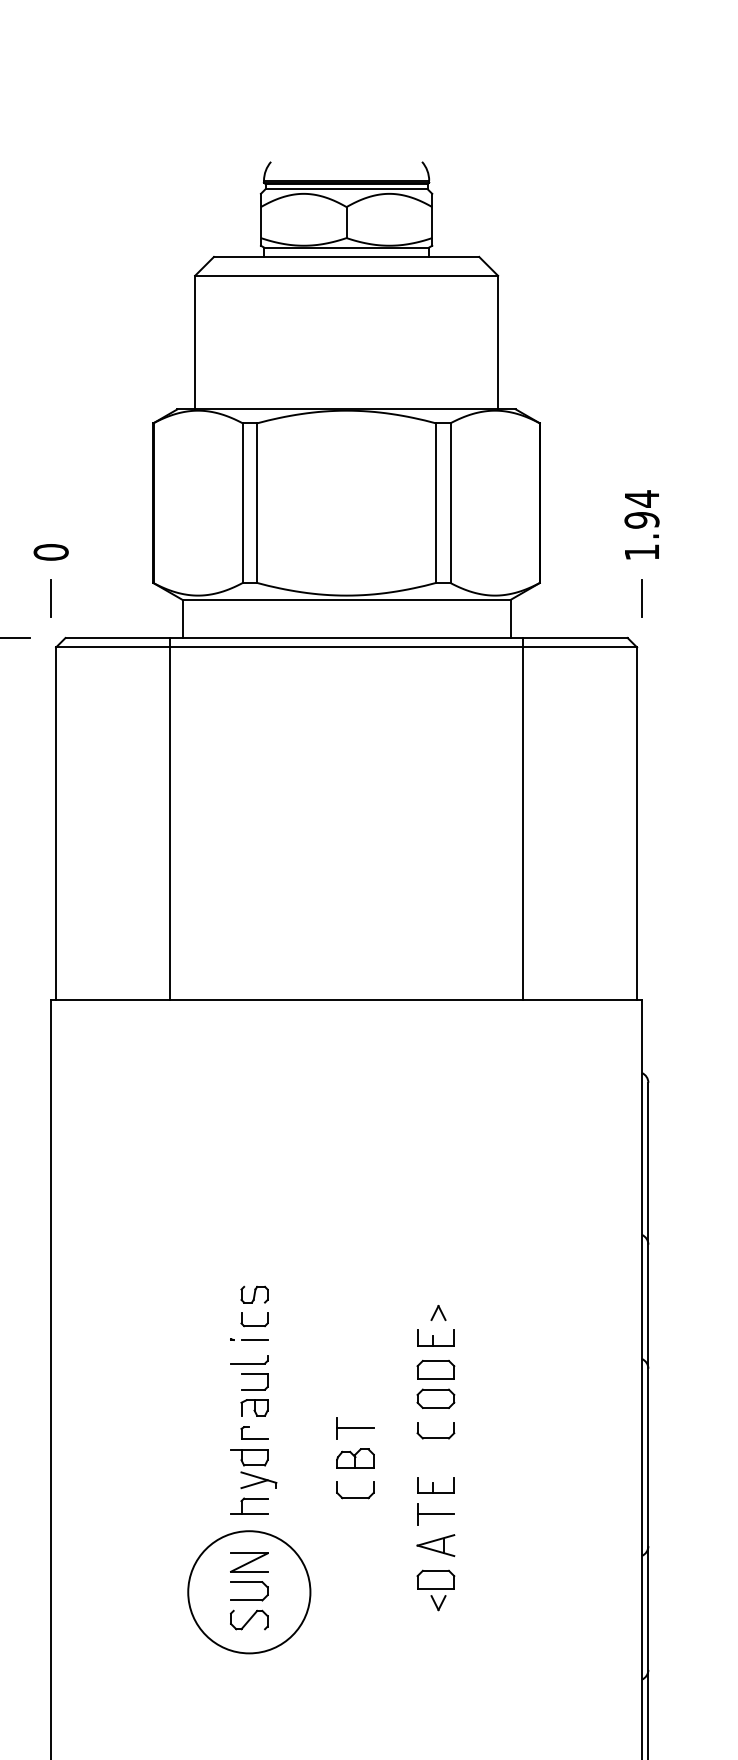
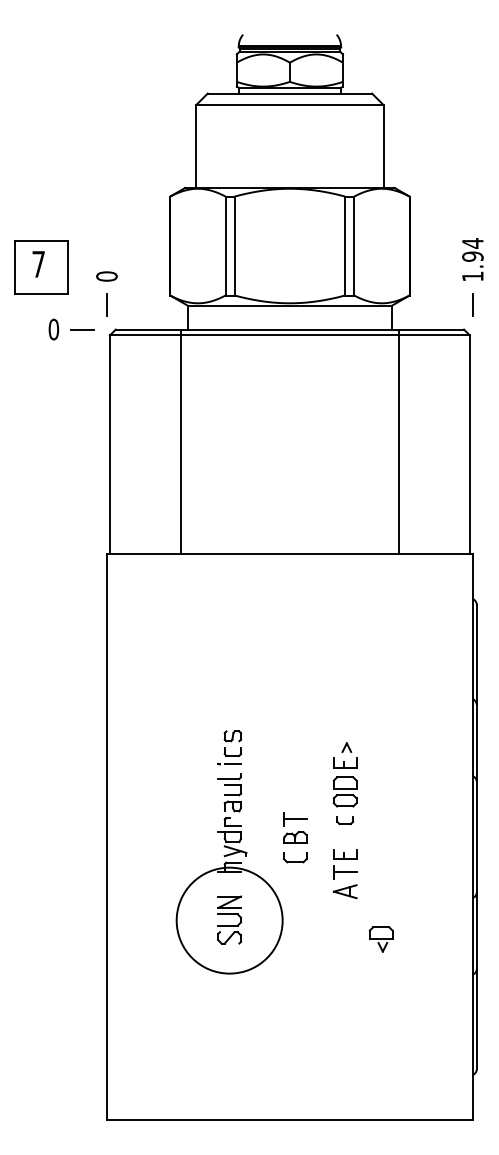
part: (434, 1430) -> (344, 820), size x0.7
part: (434, 1590) -> (380, 939), moved
circle: (249, 1592) -> (229, 920), size x1.4

